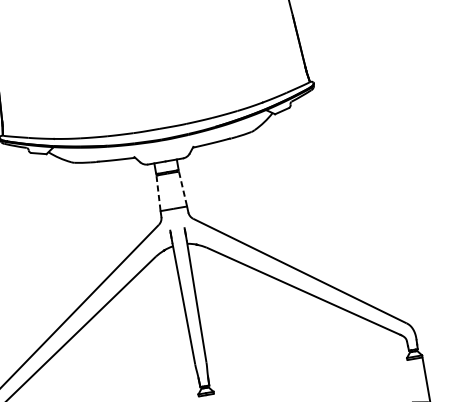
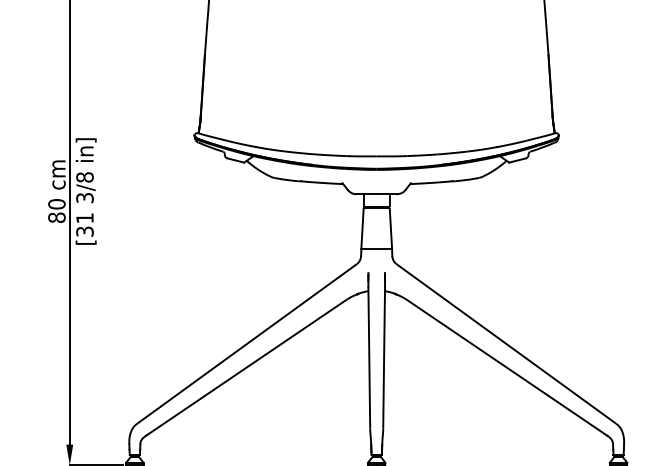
line: (182, 188) -> (390, 228), dashed -> solid
line: (158, 193) -> (362, 228), dashed -> solid

